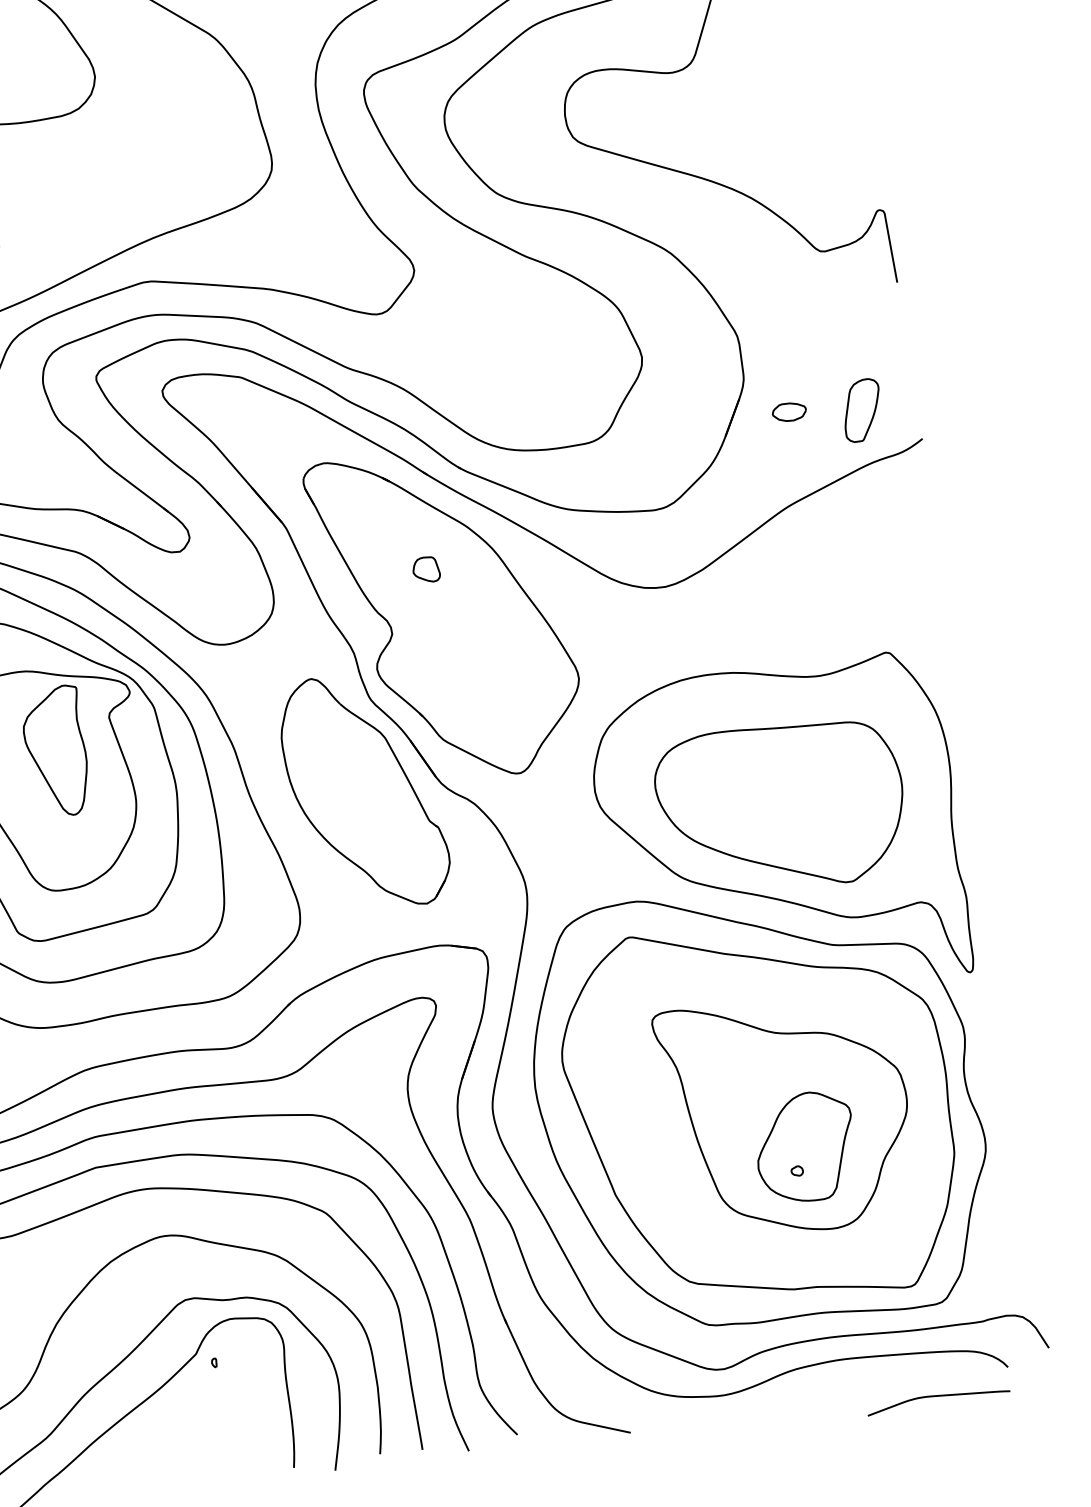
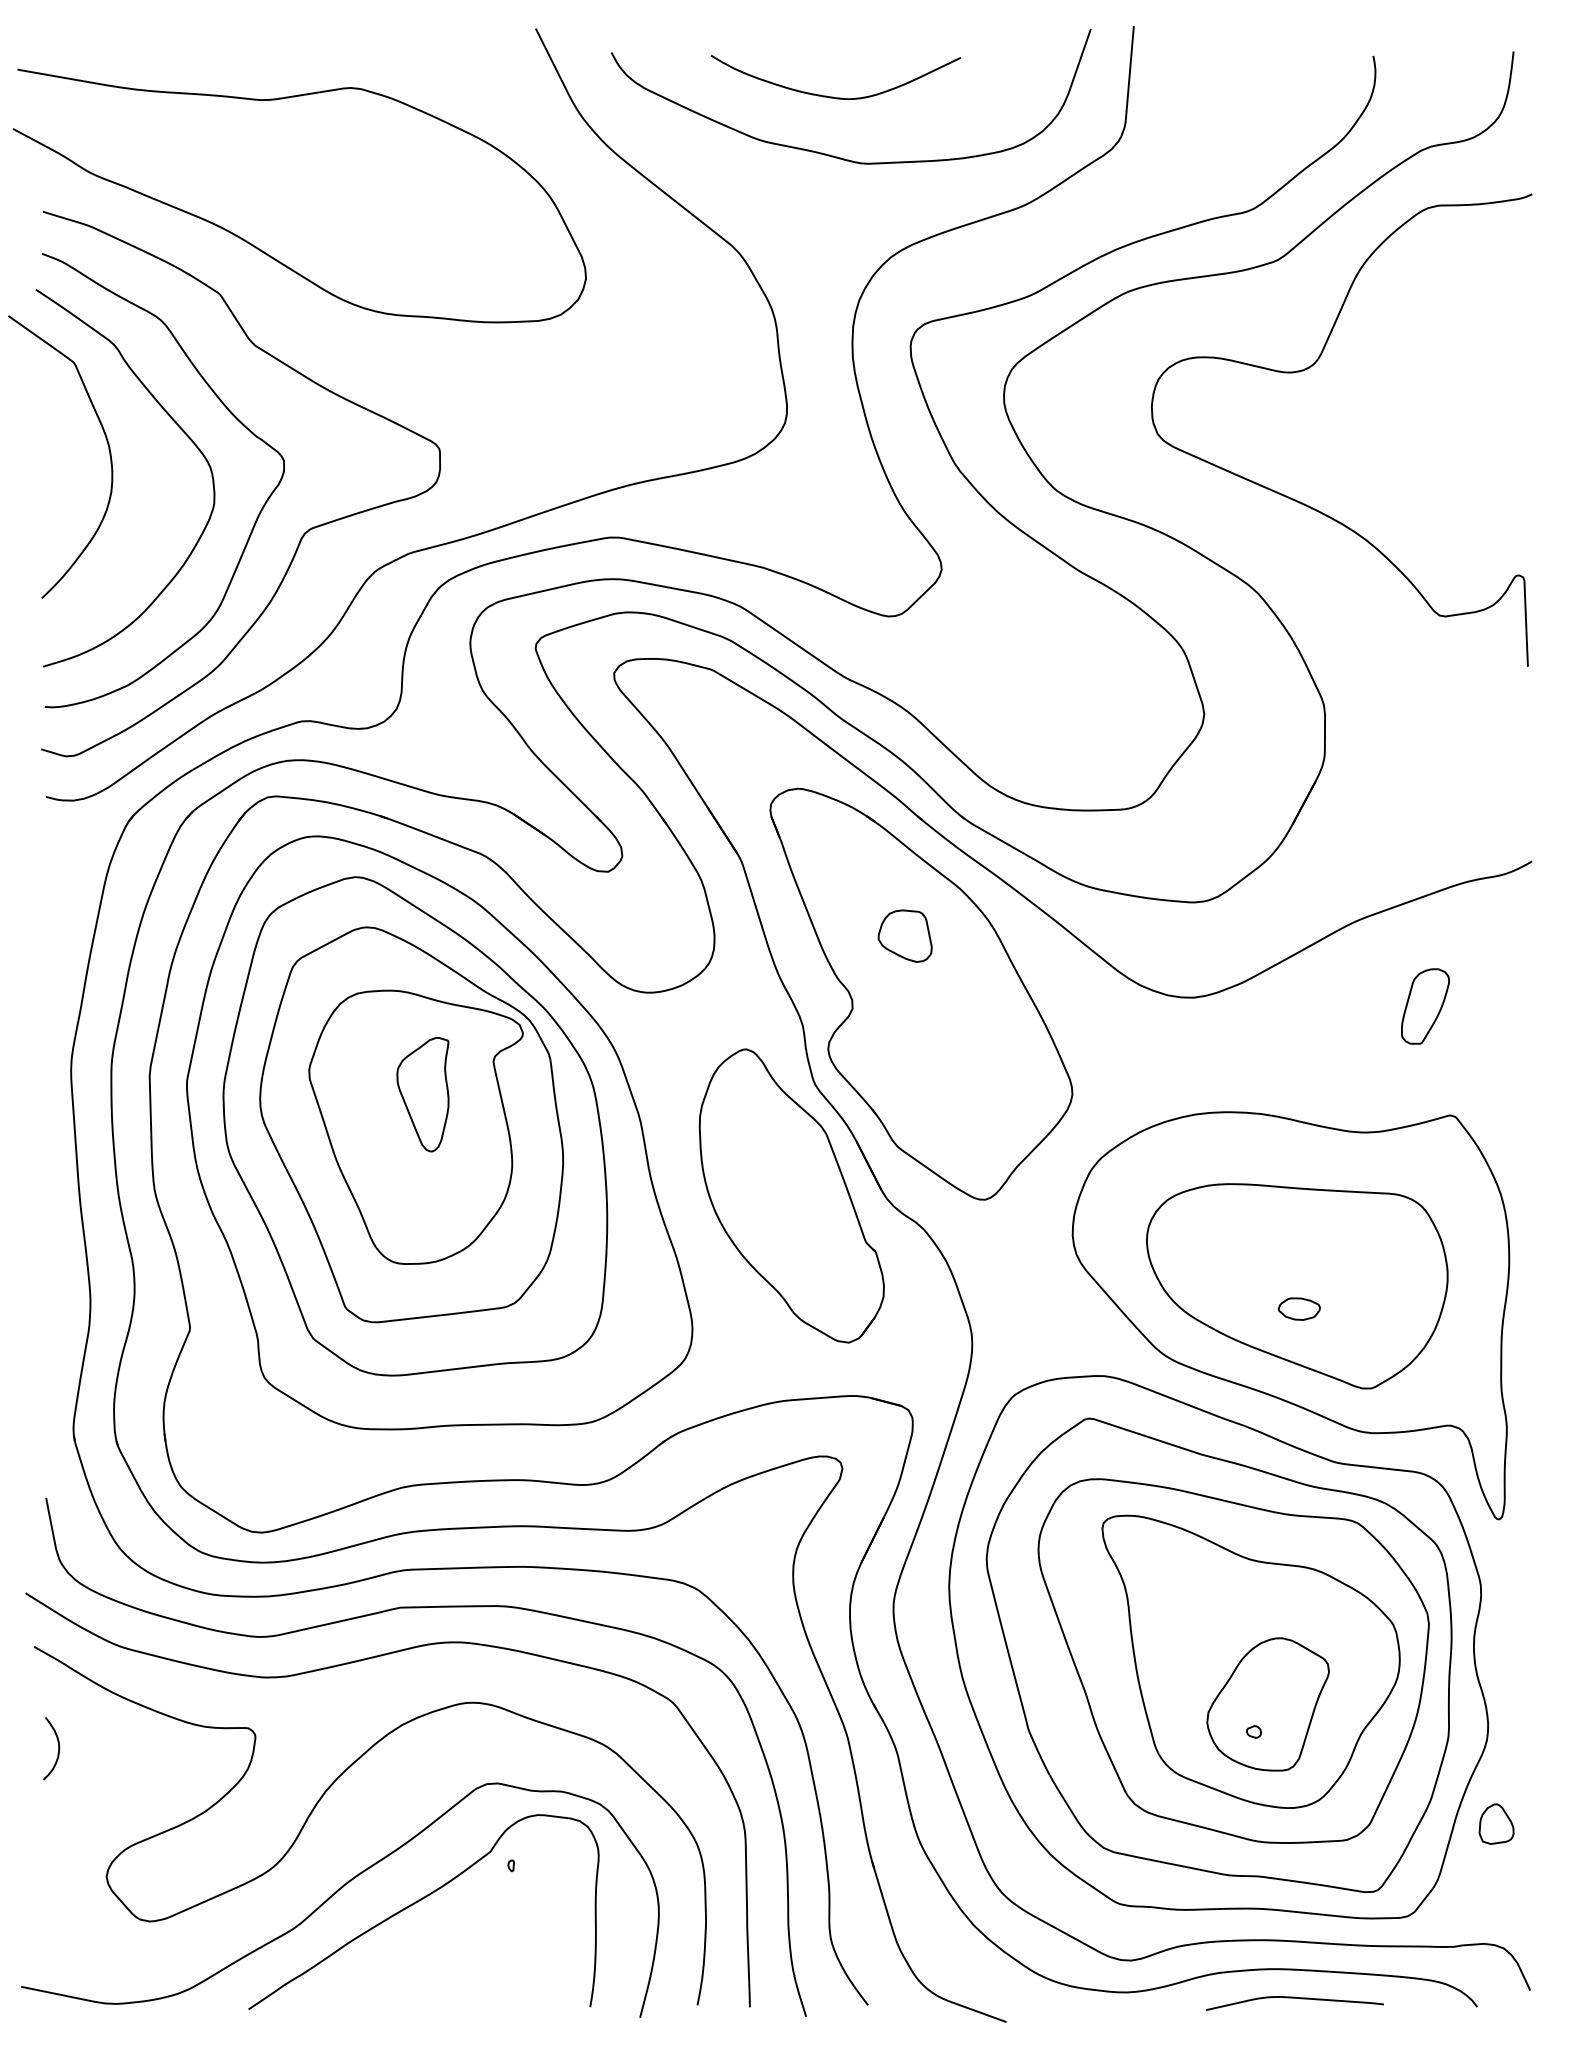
part: (862, 410) -> (1425, 1006), moved
part: (788, 411) -> (1298, 1308), moved
part: (425, 569) -> (904, 935), size x1.67
part: (55, 752) -> (422, 1094), size x0.71
part: (772, 1115) -> (1233, 1660), added
part: (1002, 1217) -> (1496, 1823), added
curve: (937, 1396) -> (1294, 1998), moved

